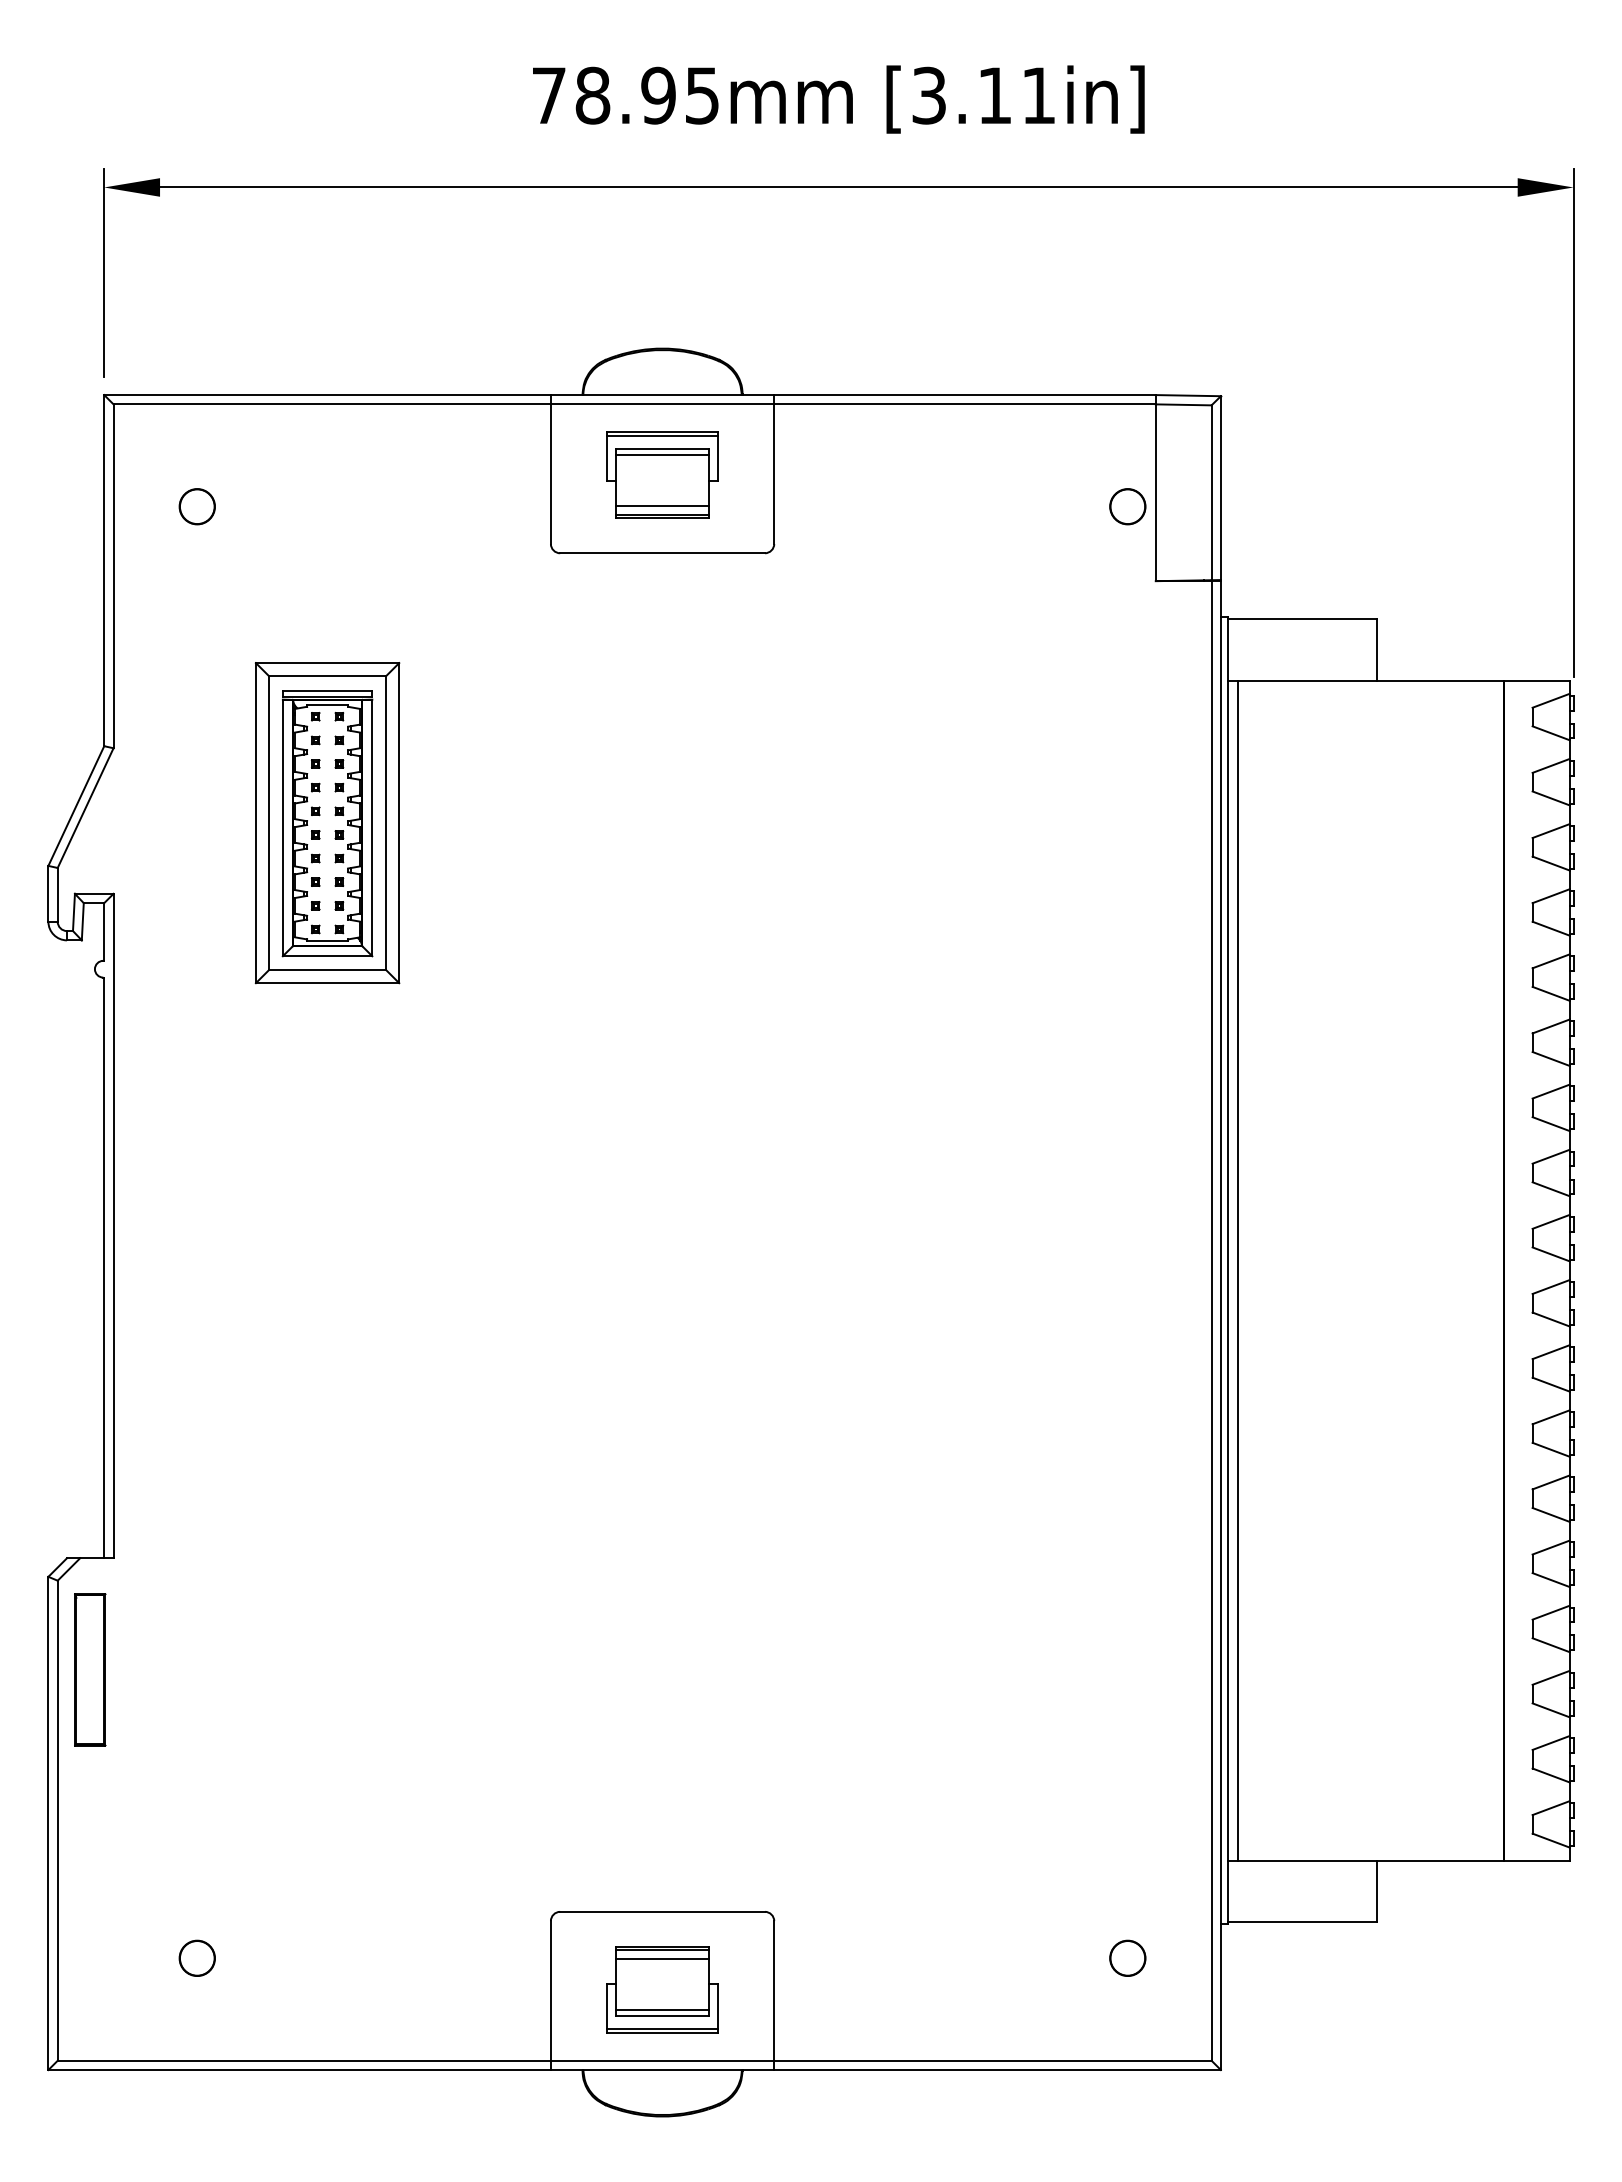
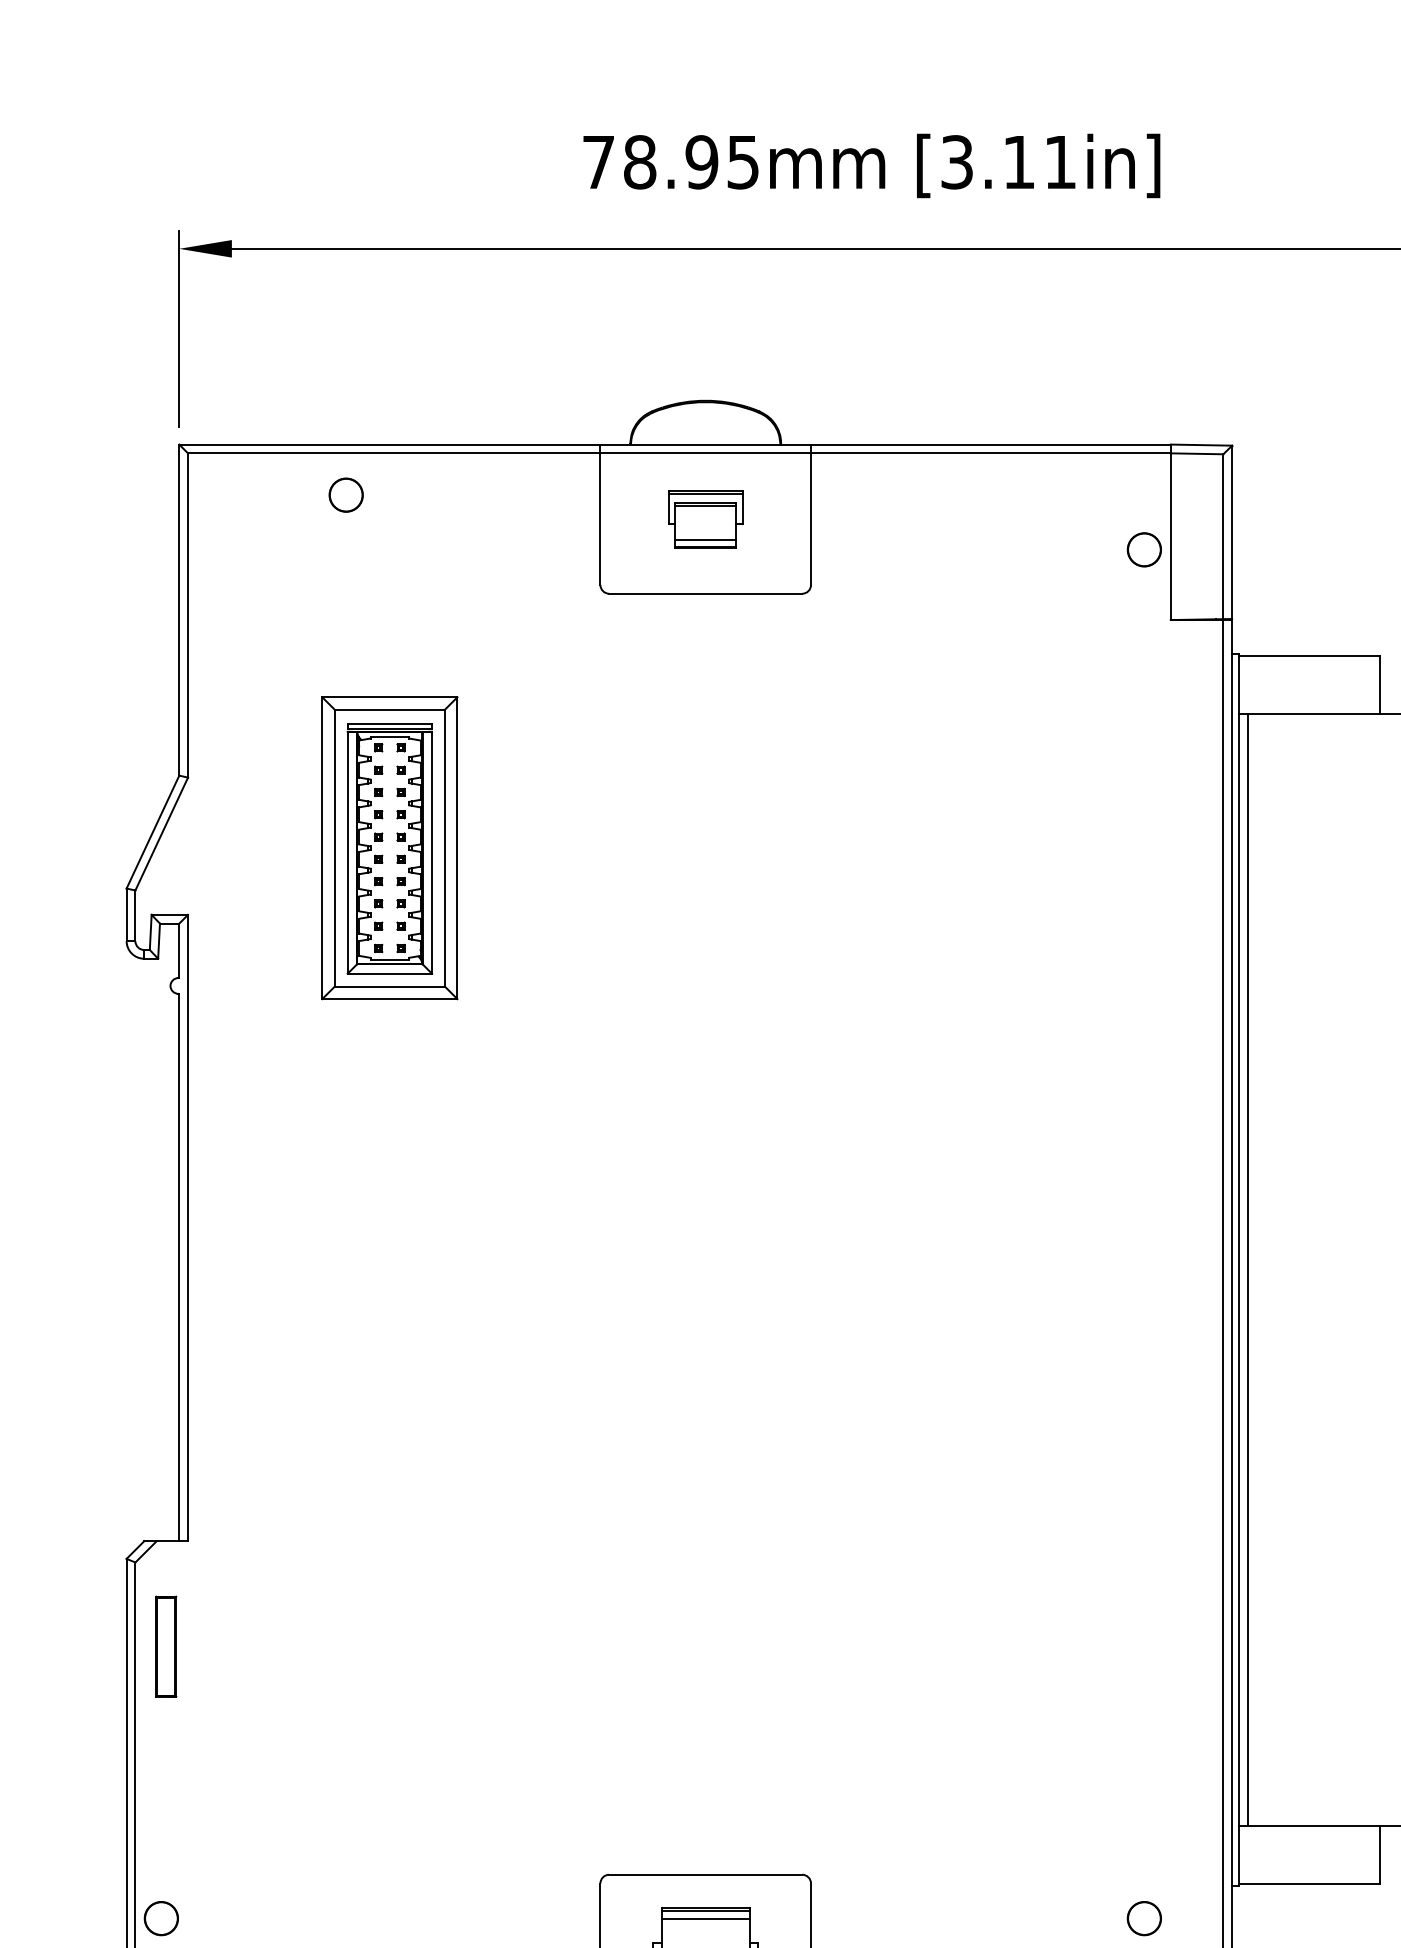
part: (662, 474) -> (705, 519), size x0.7
circle: (196, 506) -> (345, 494), moved
part: (90, 1669) -> (166, 1646), size x0.7
circle: (196, 1957) -> (160, 1917), moved

